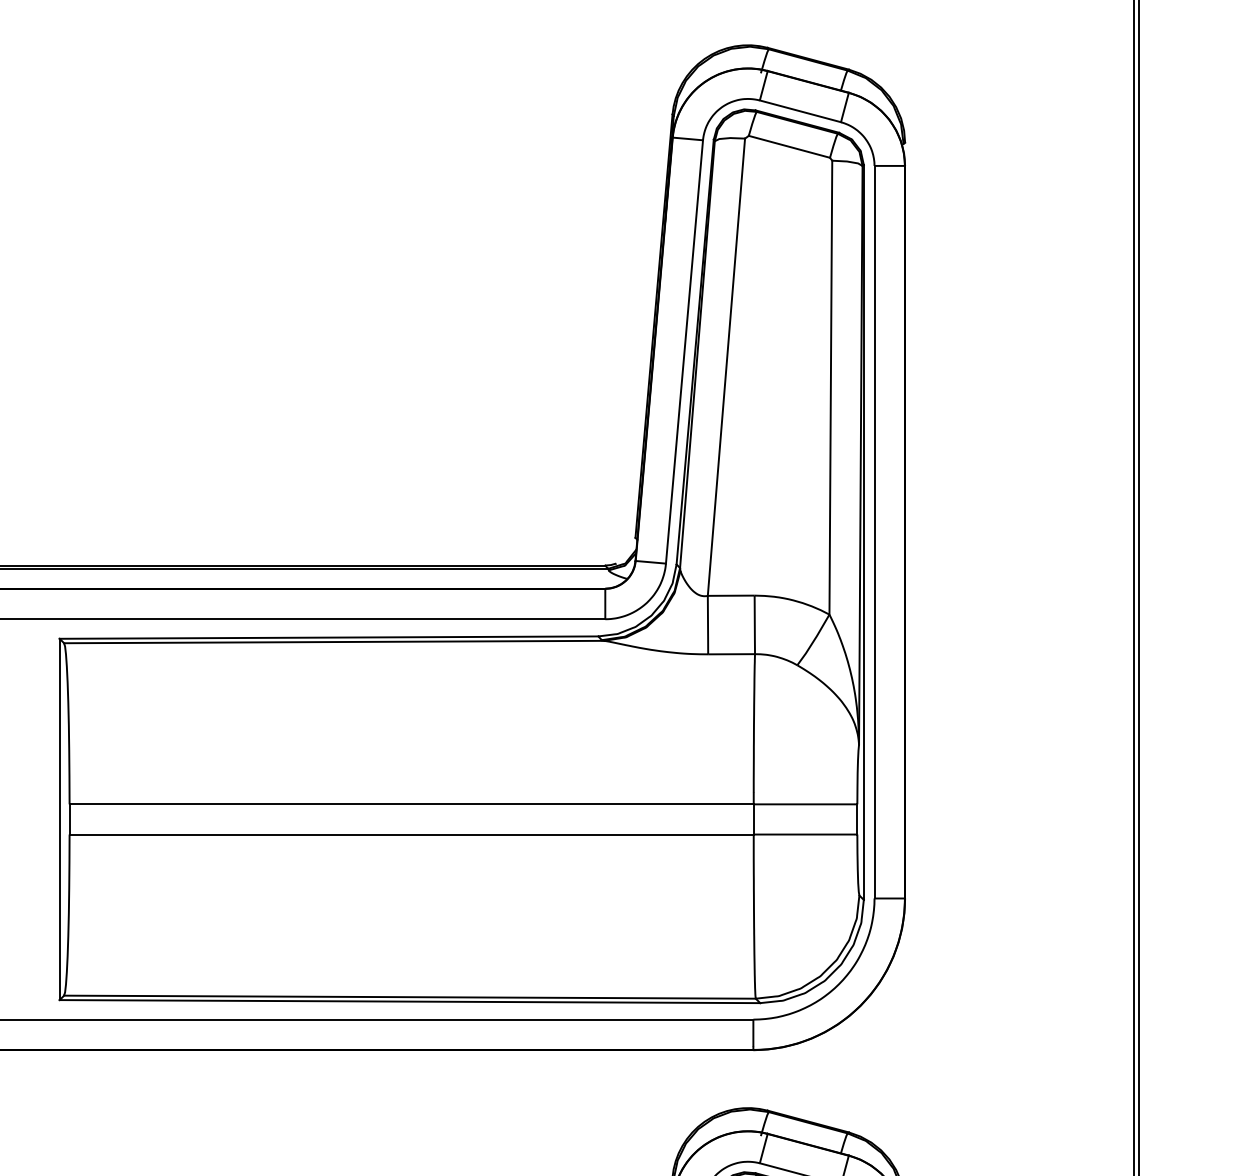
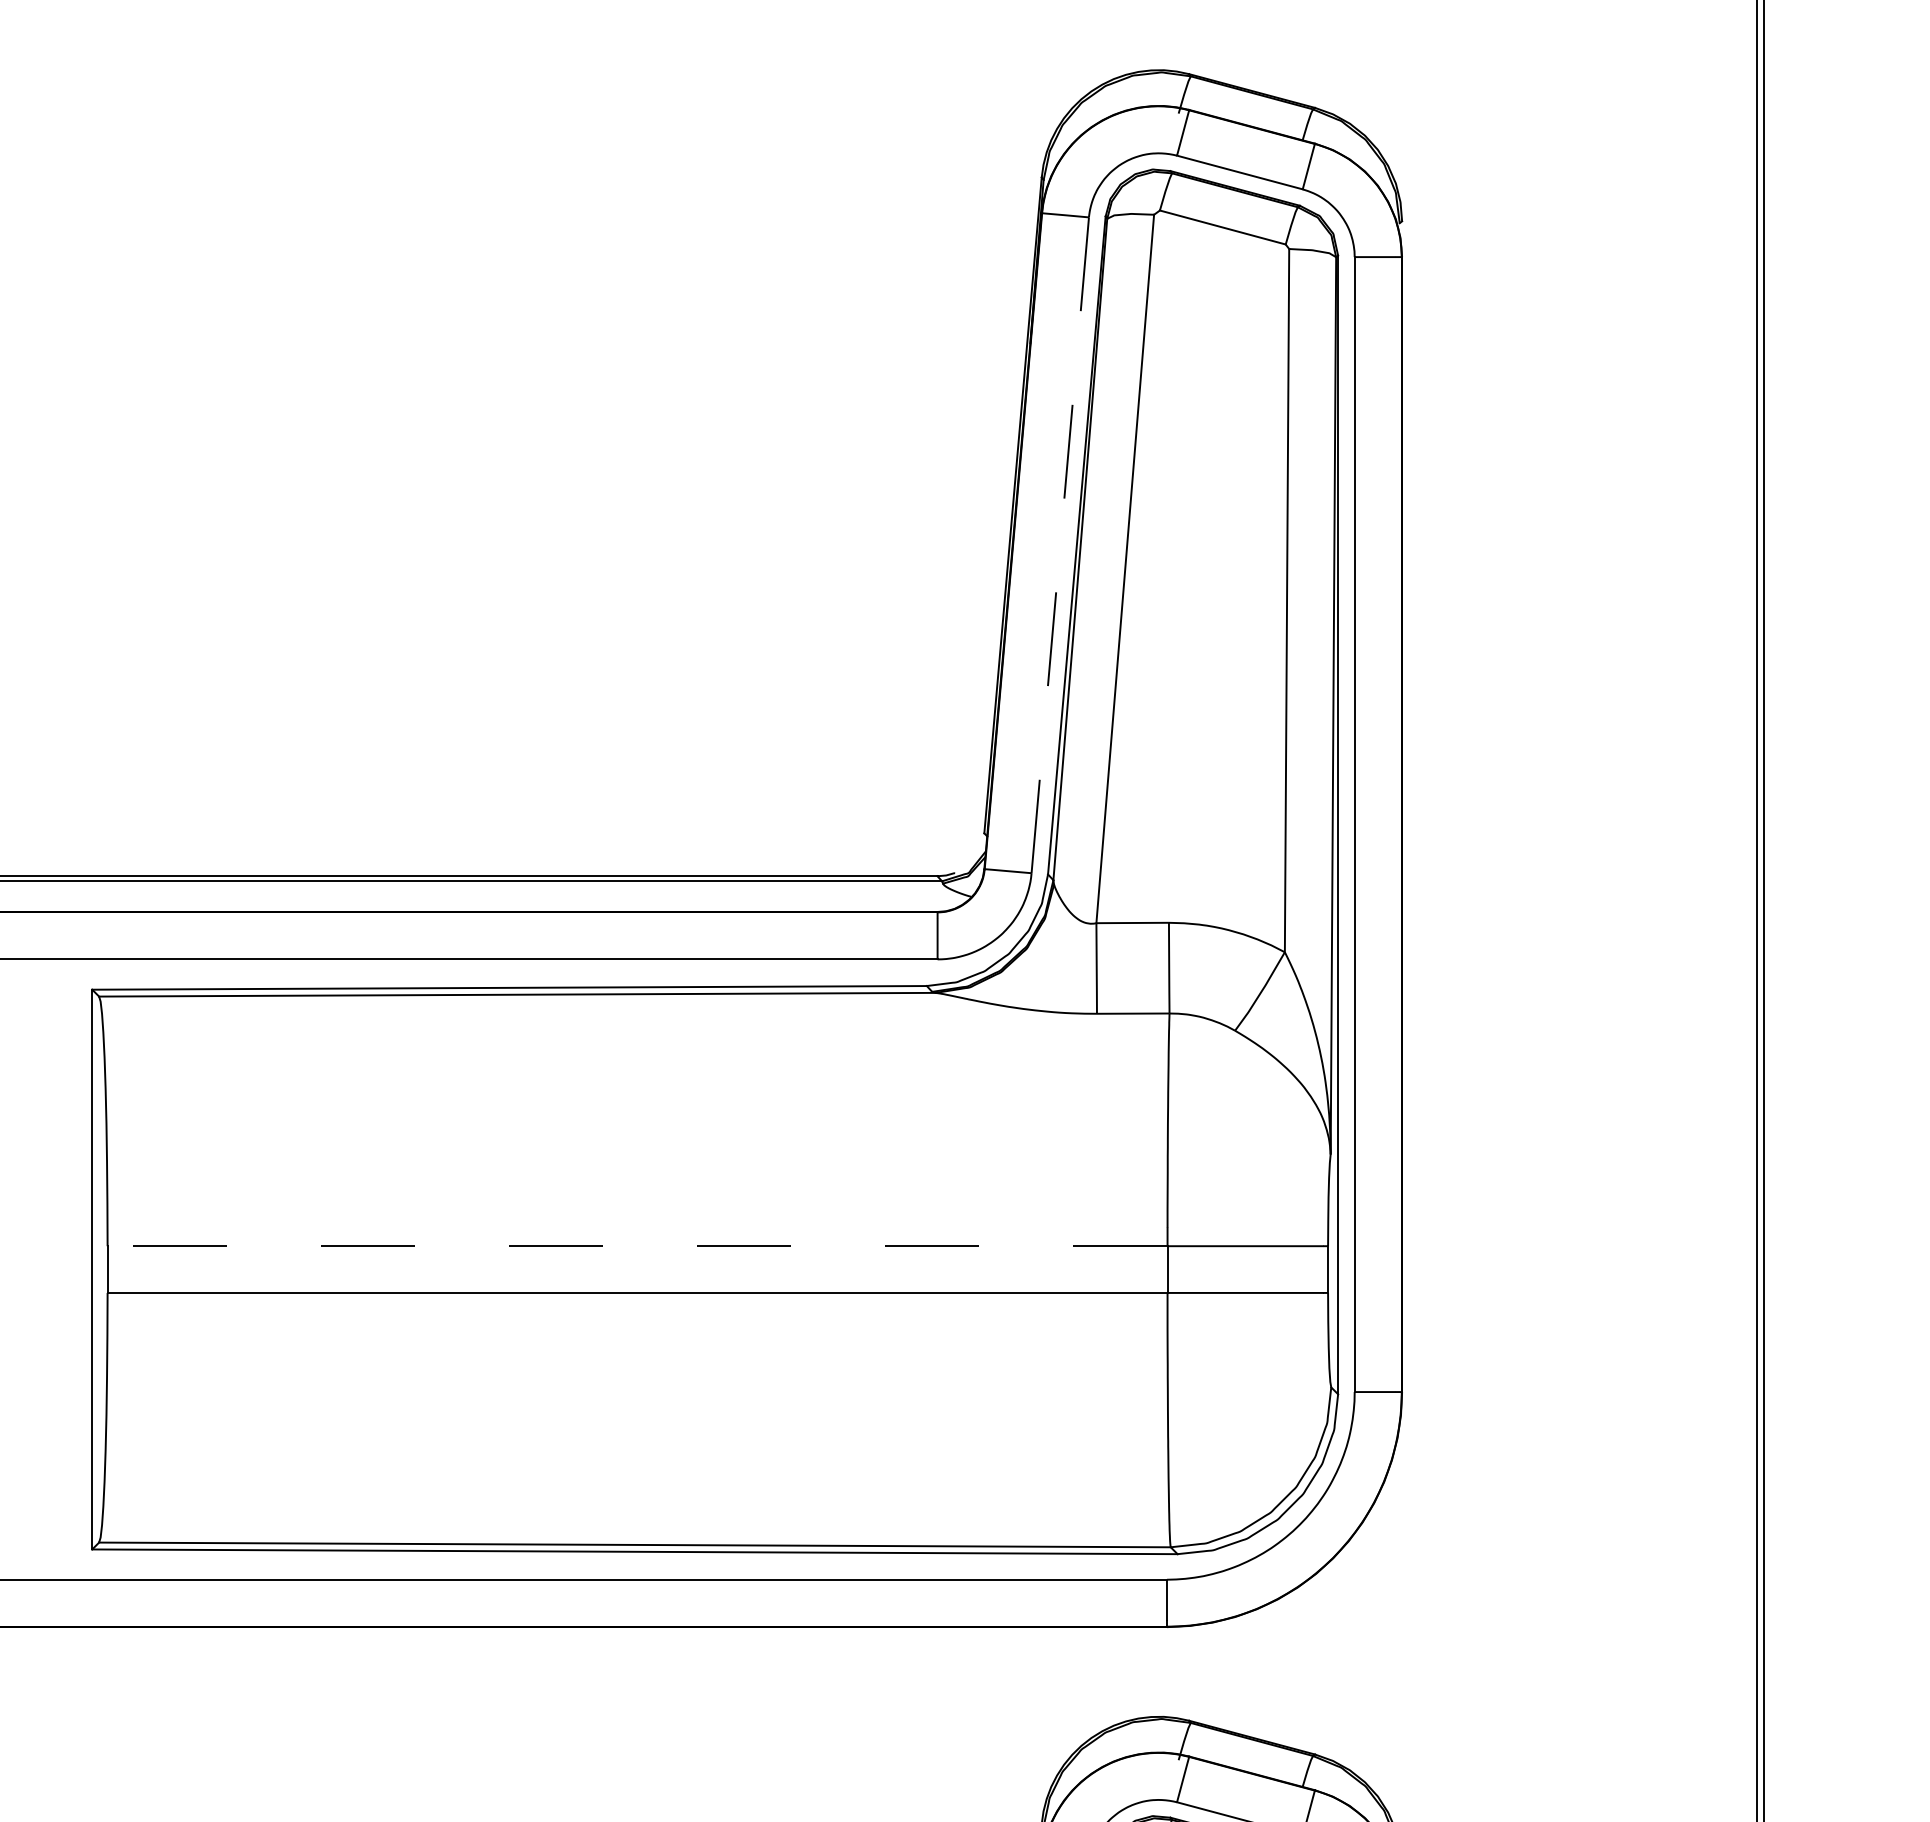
line: (684, 352) -> (1060, 546), solid -> dashed
line: (411, 804) -> (637, 1246), solid -> dashed

